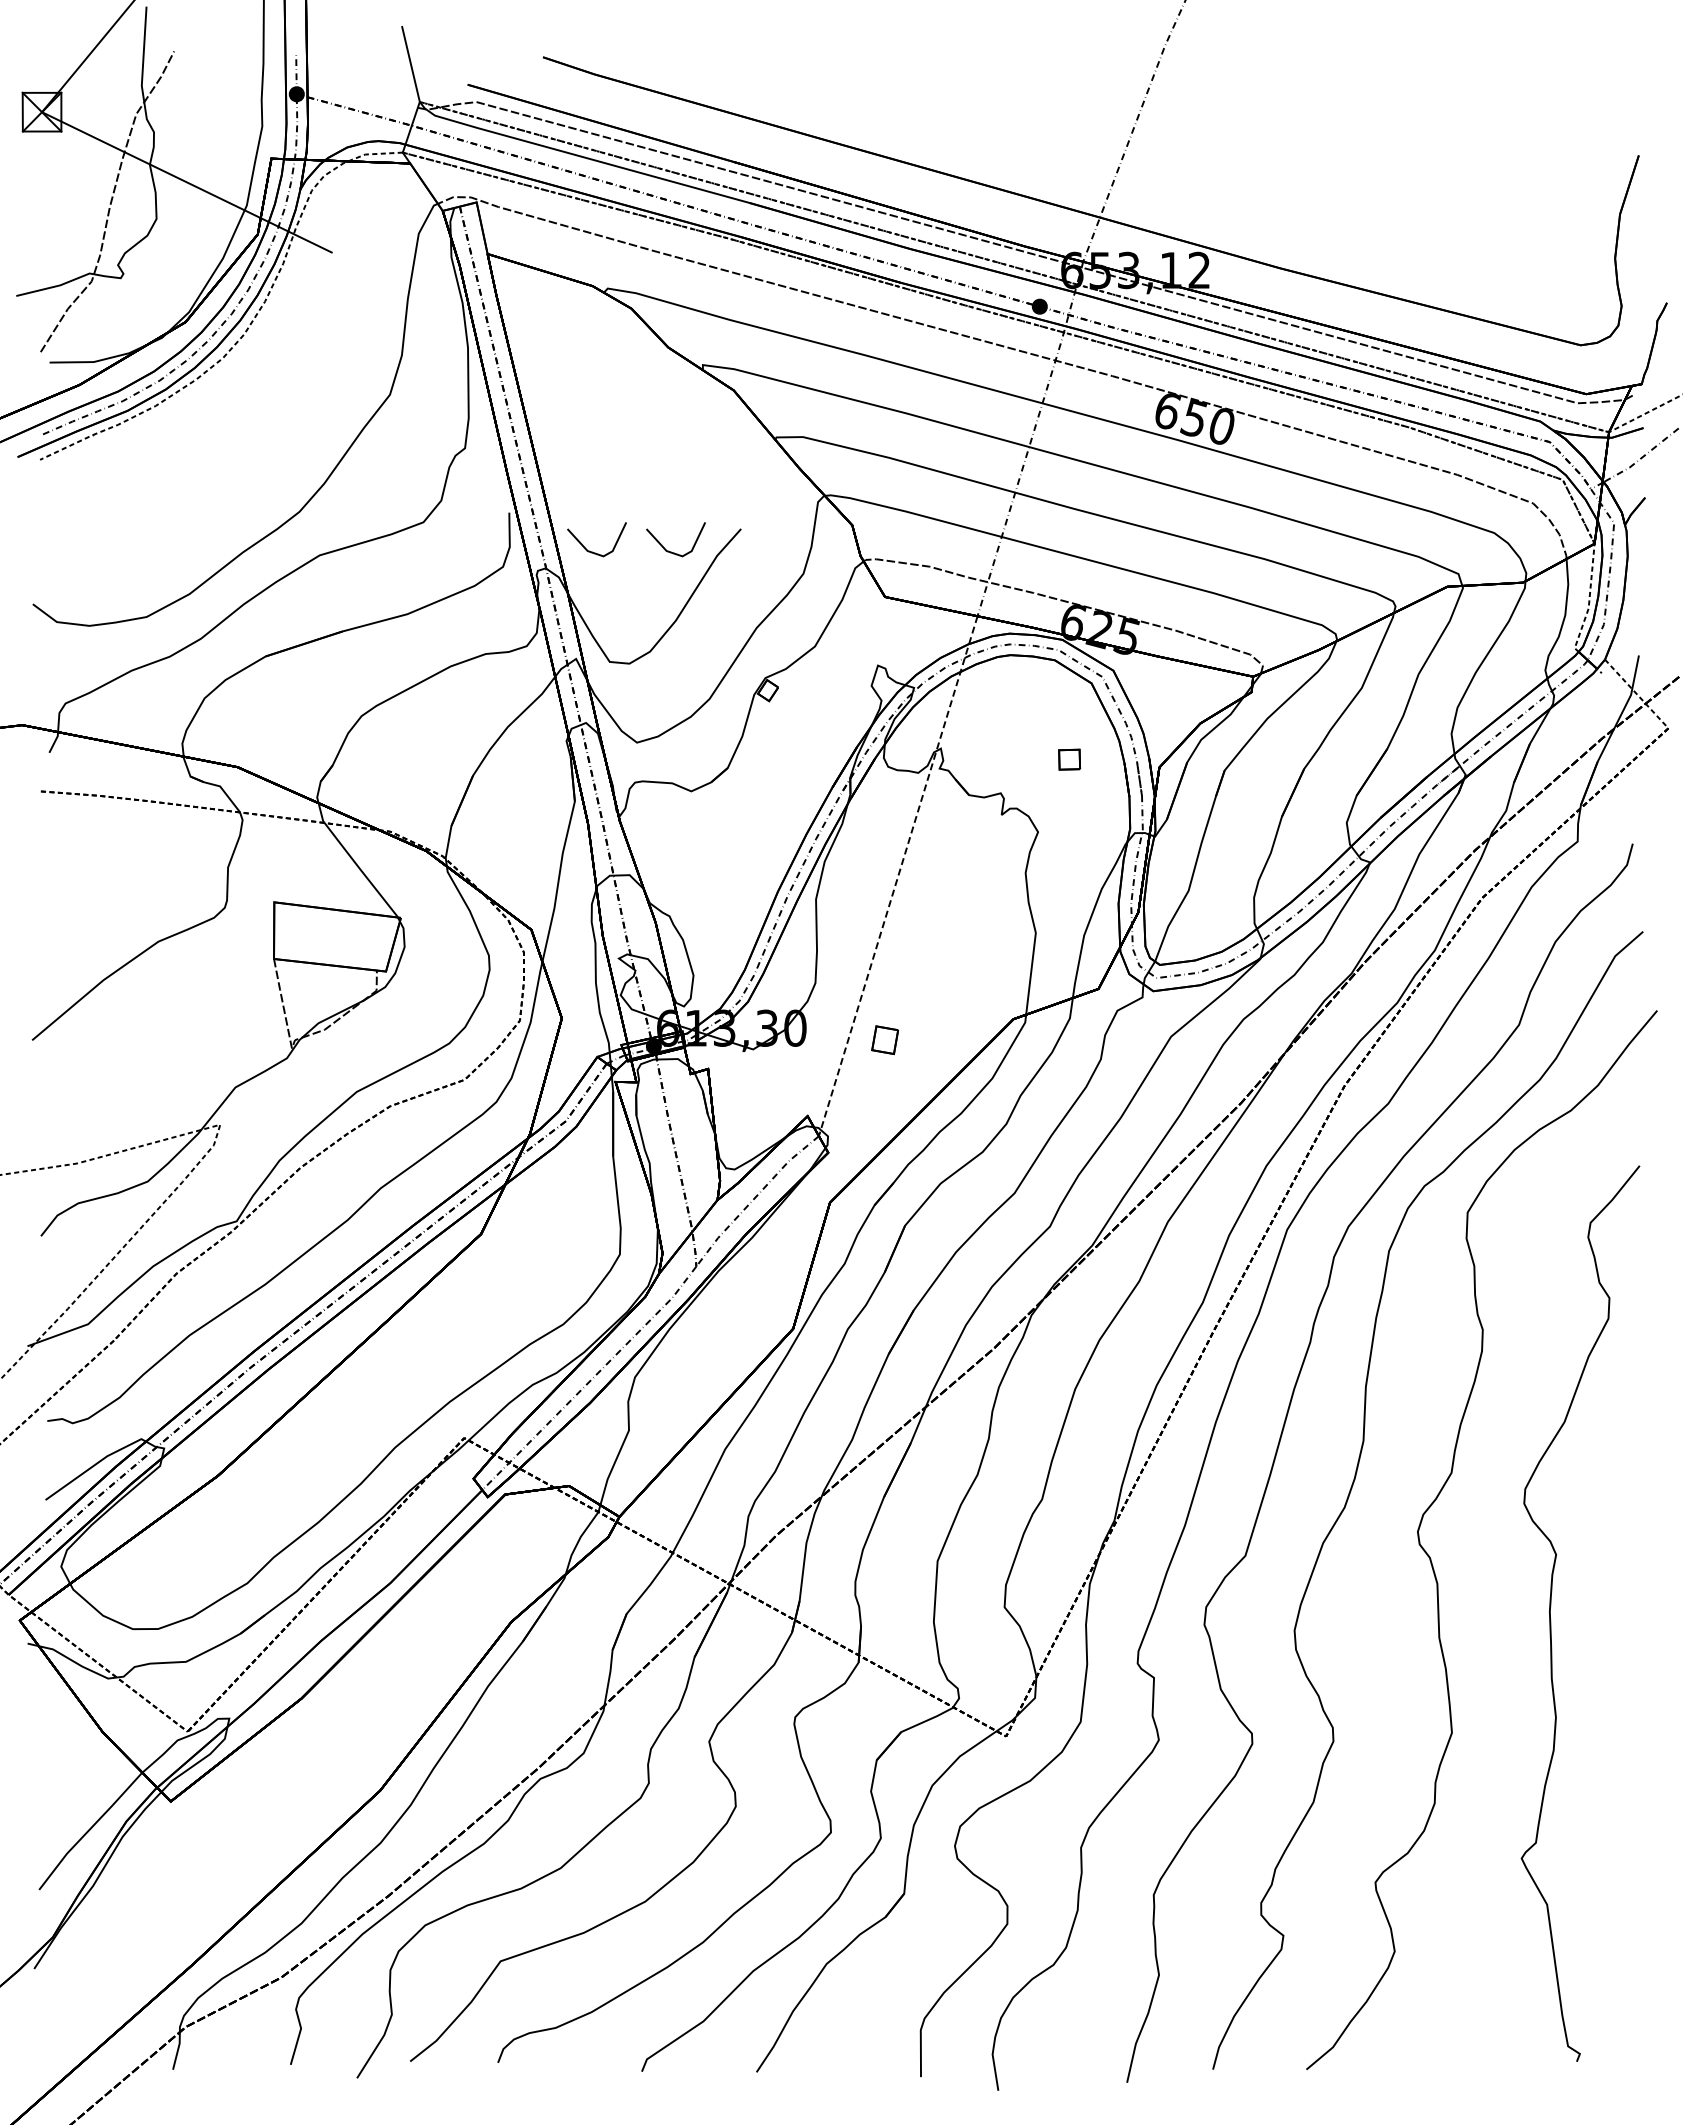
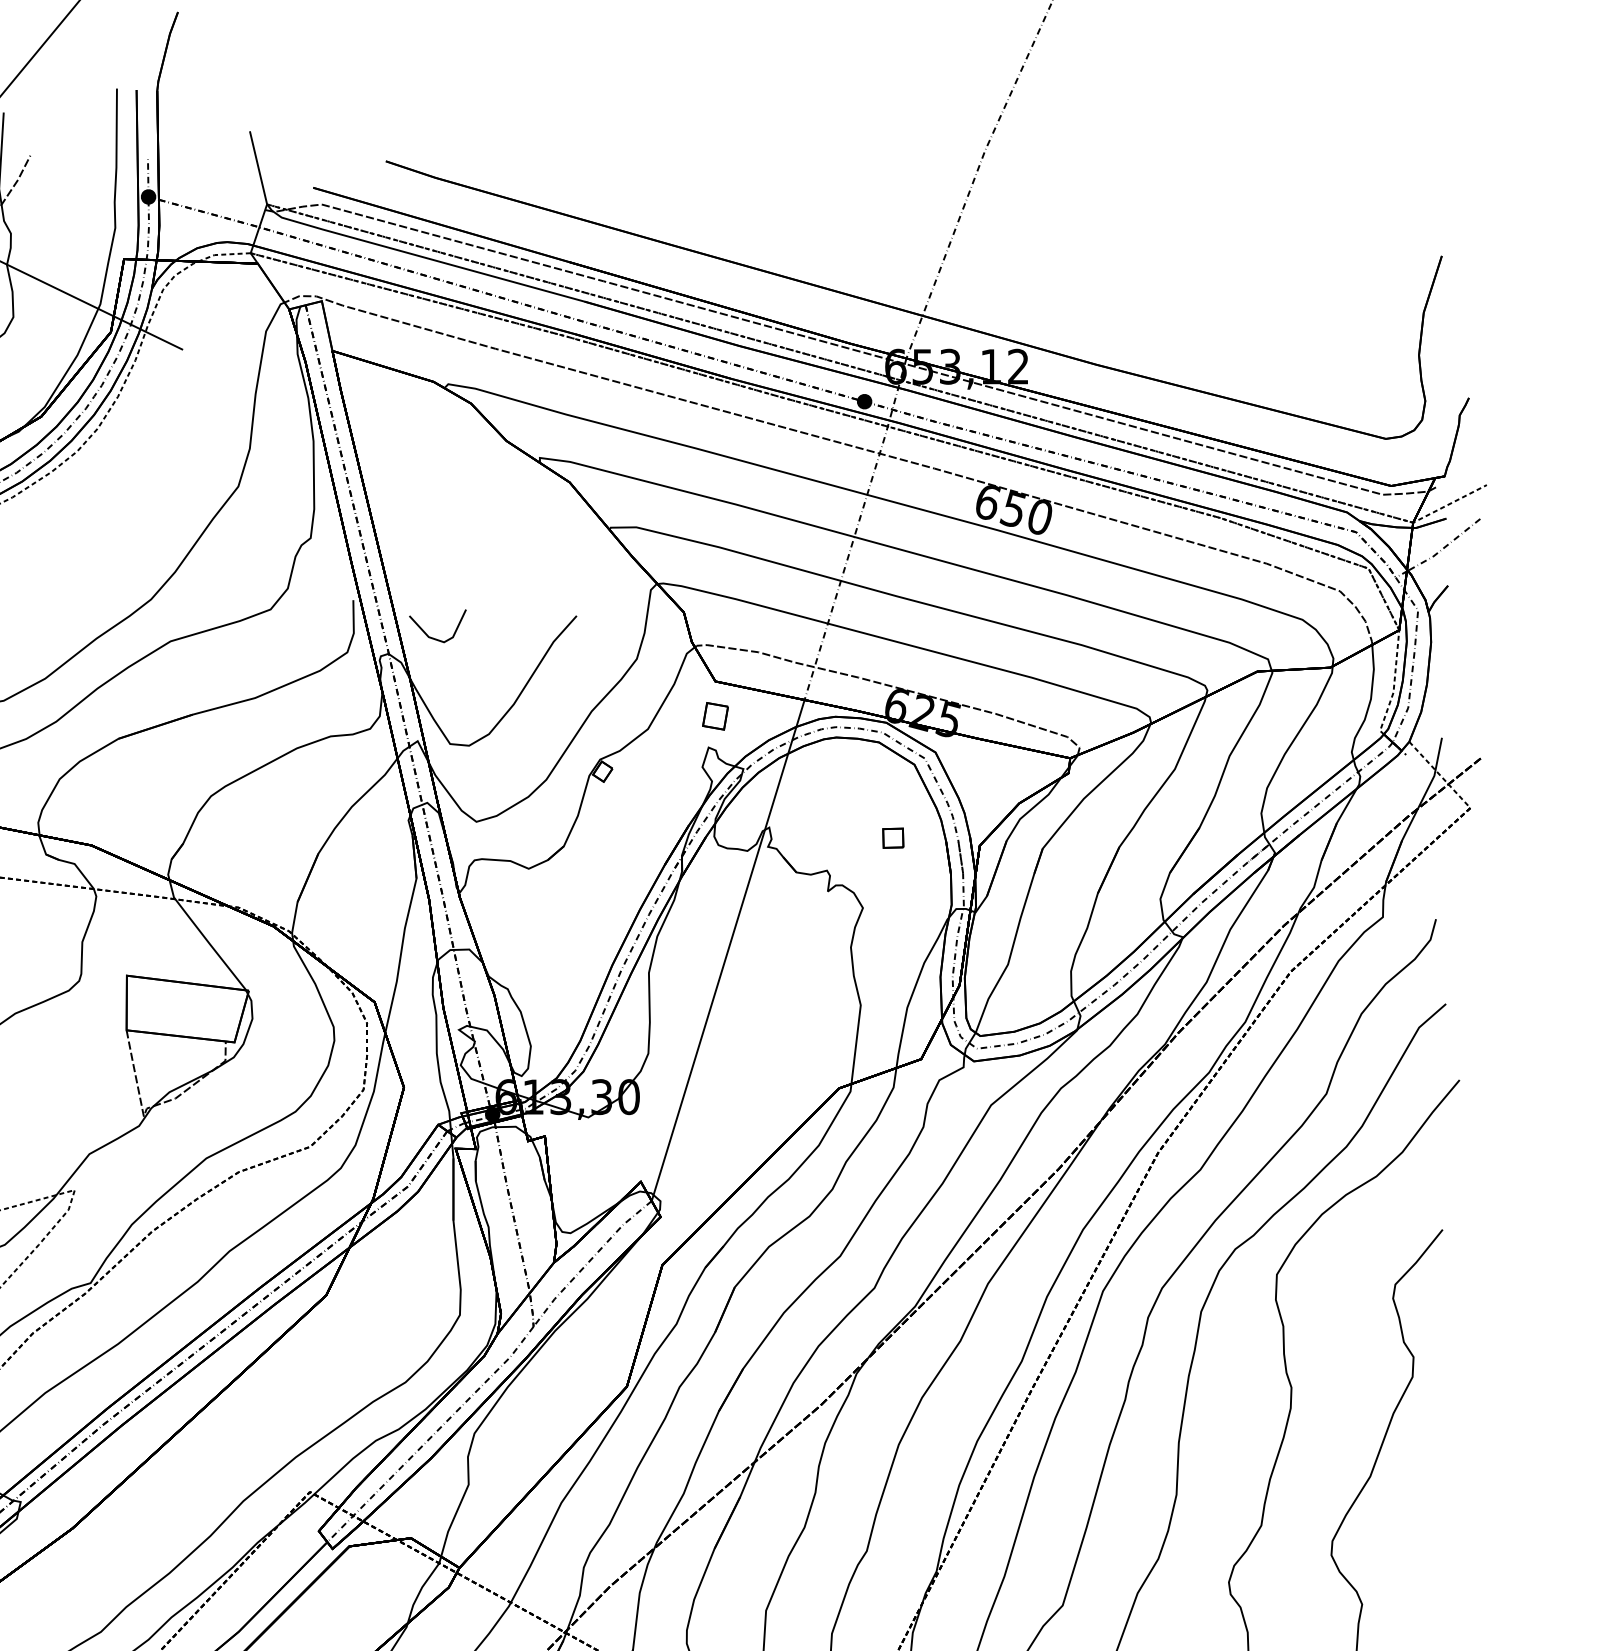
line: (671, 551) -> (509, 637), removed
line: (898, 876) -> (728, 950), dashed -> solid
part: (884, 1040) -> (714, 716), moved

